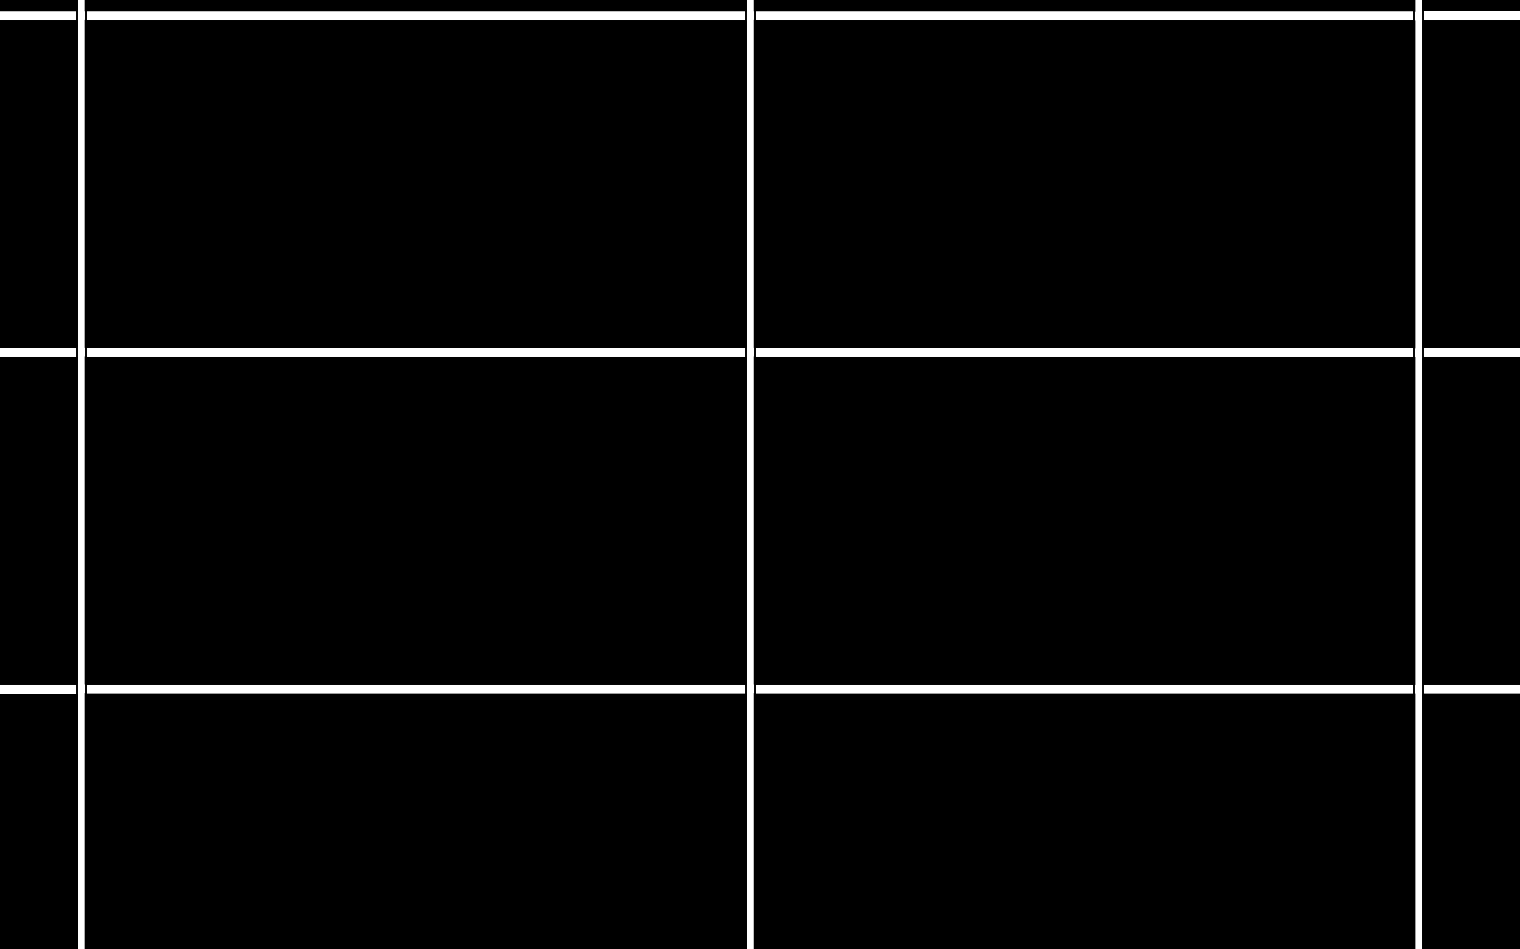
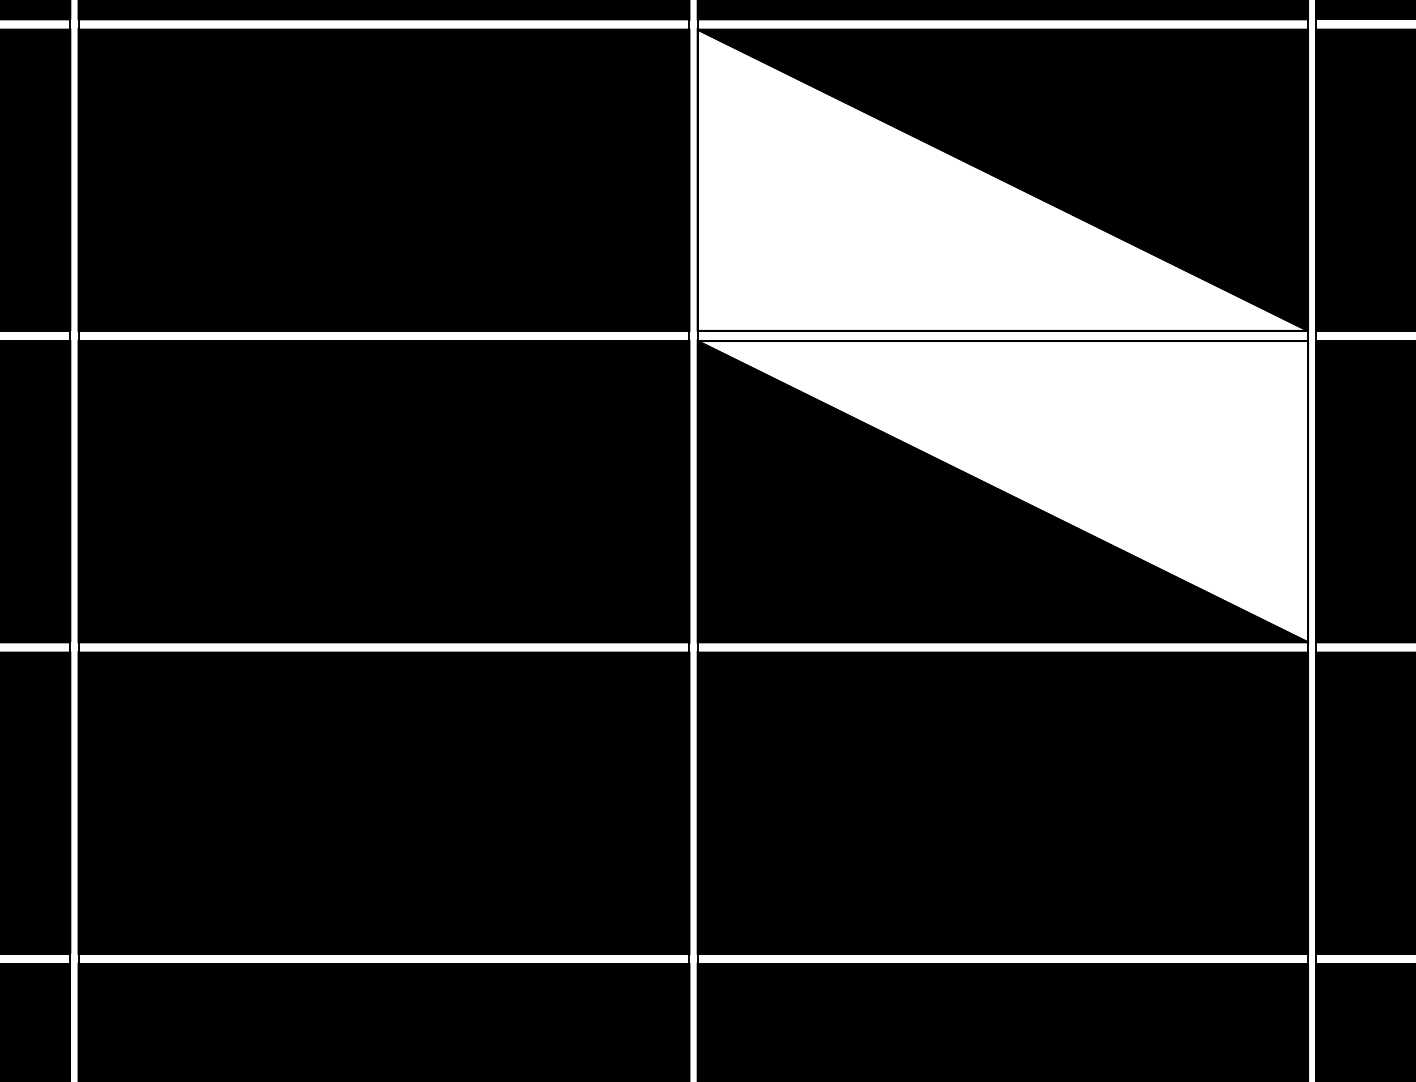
fill: (1084, 183) -> (1002, 179), removed
fill: (1084, 520) -> (1002, 491), removed

